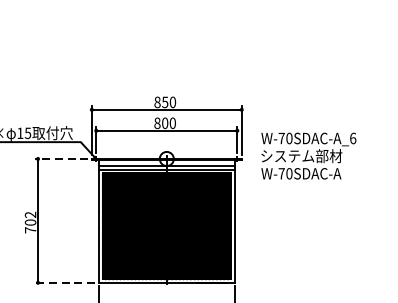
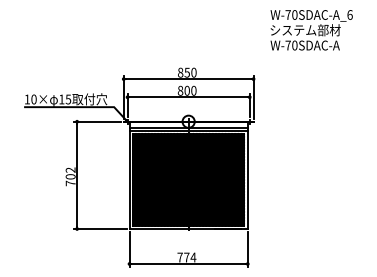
text: (308, 156) -> (311, 30), moved
line: (60, 158) -> (96, 121), dashed -> solid
line: (63, 282) -> (99, 228), dashed -> solid

